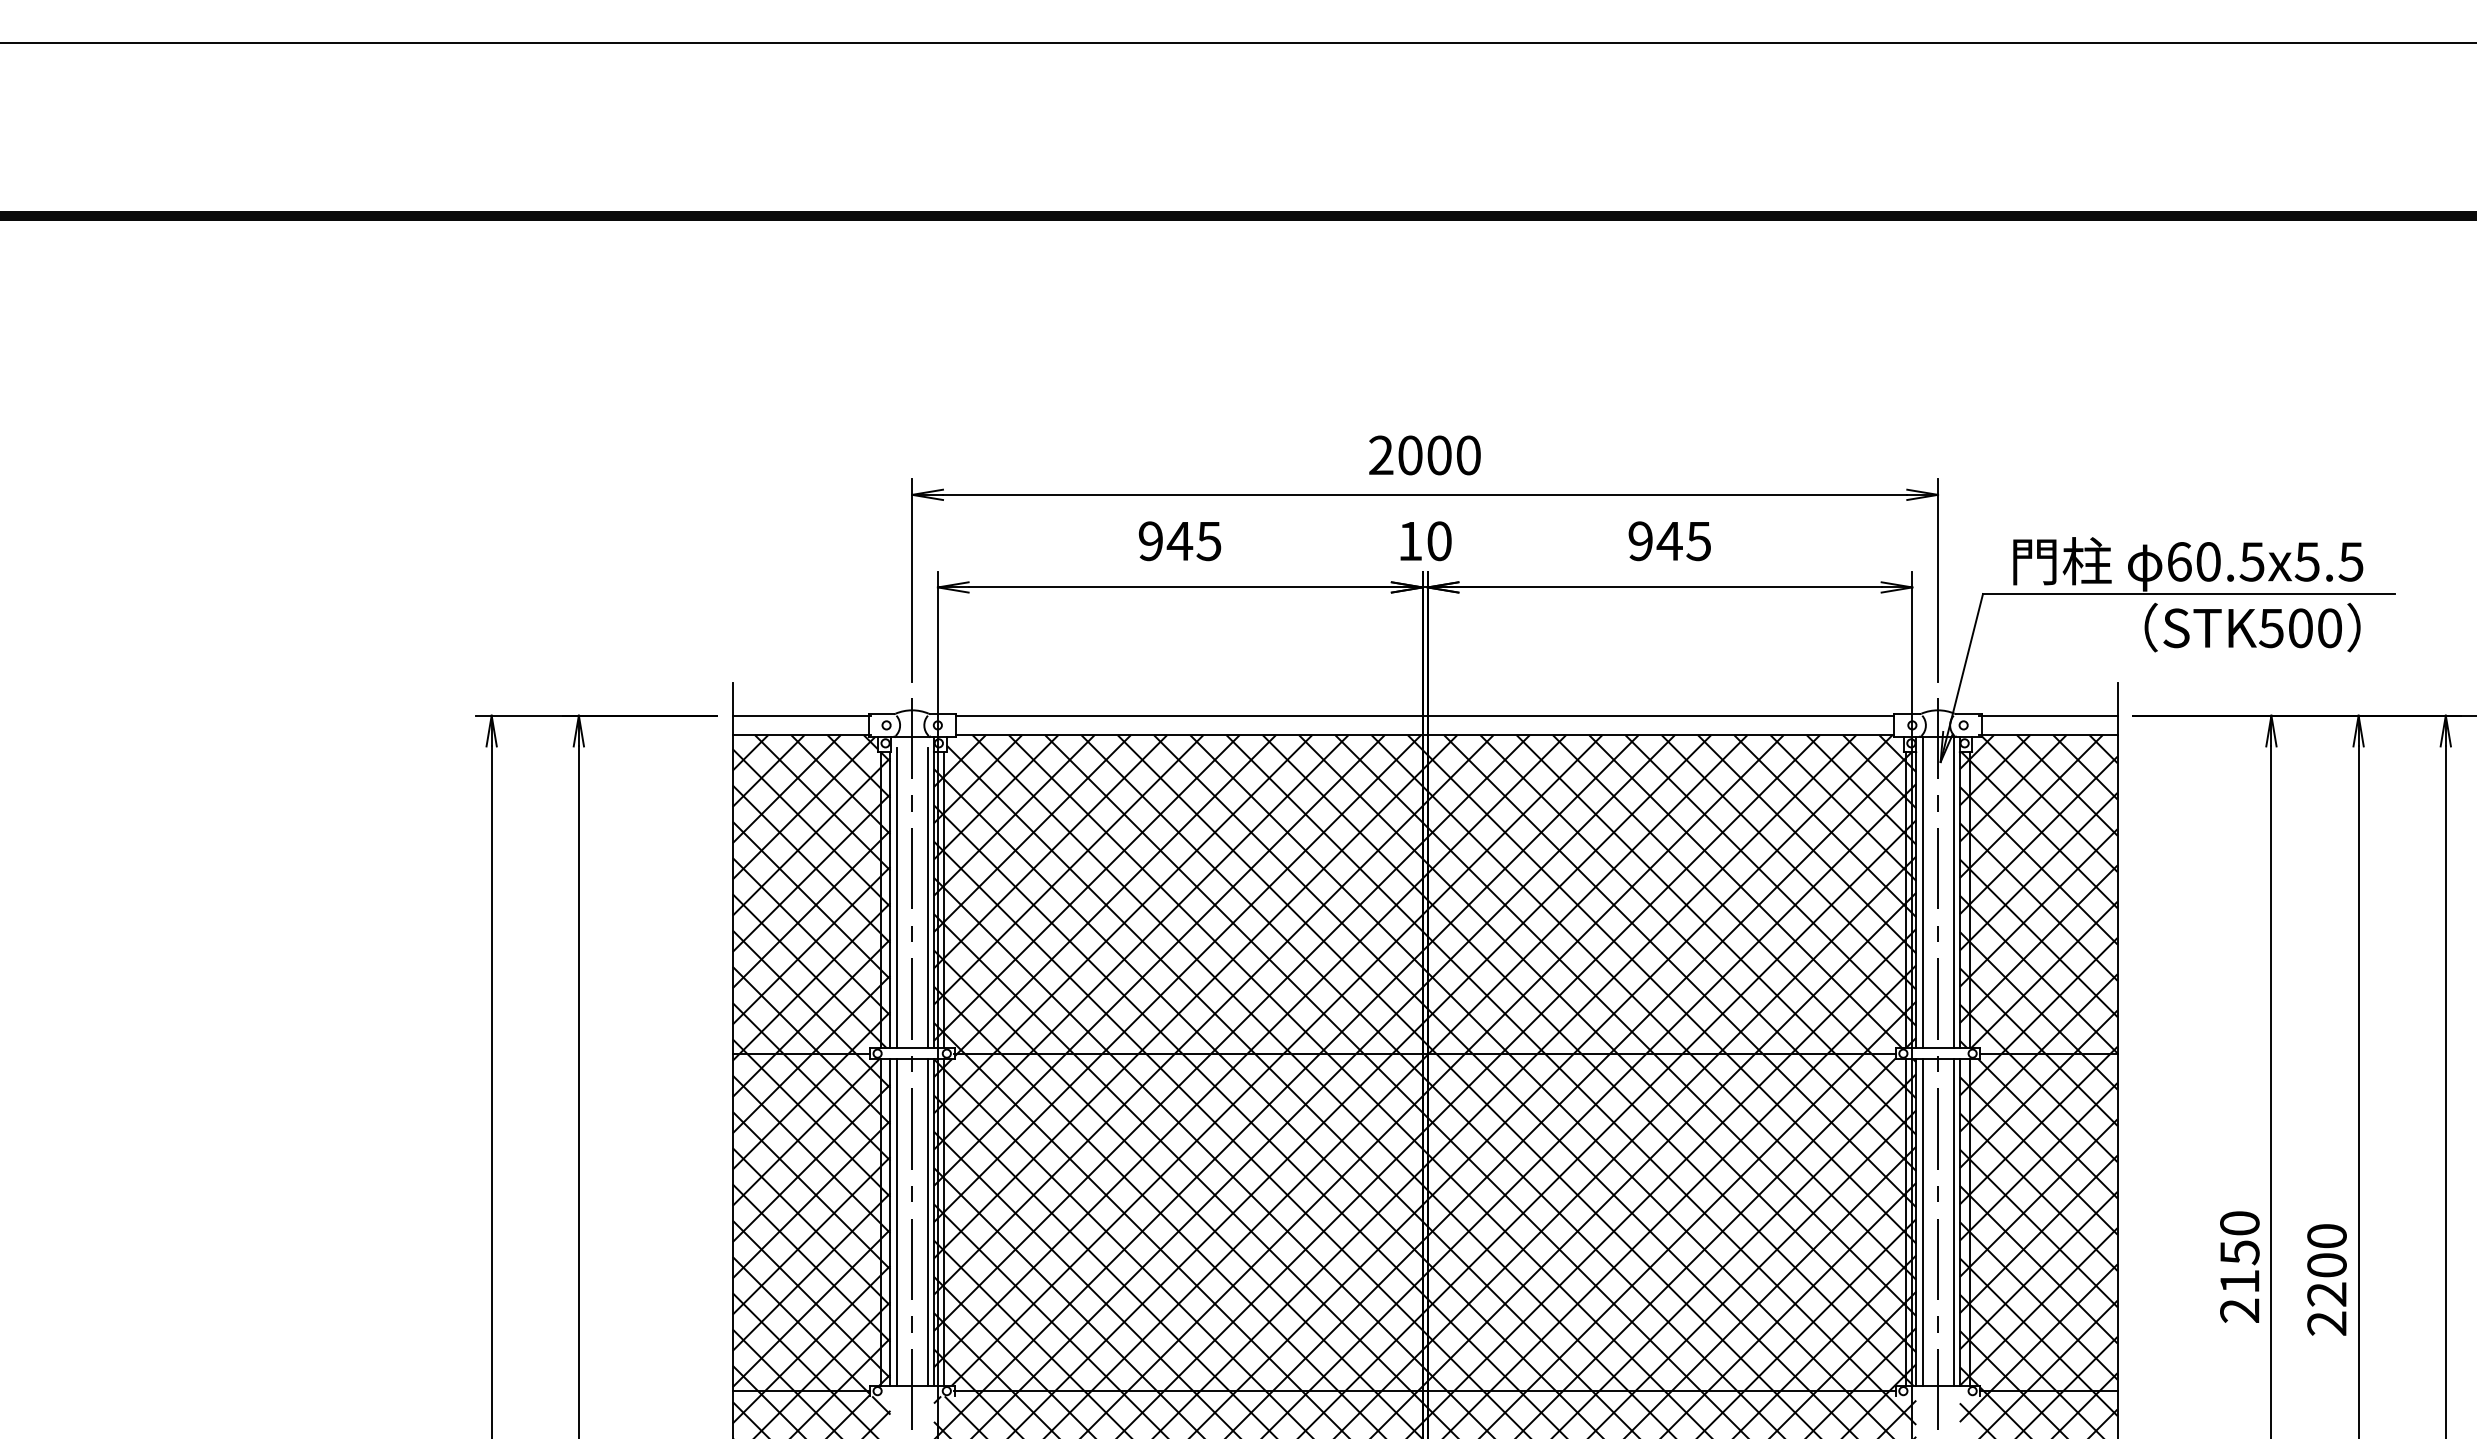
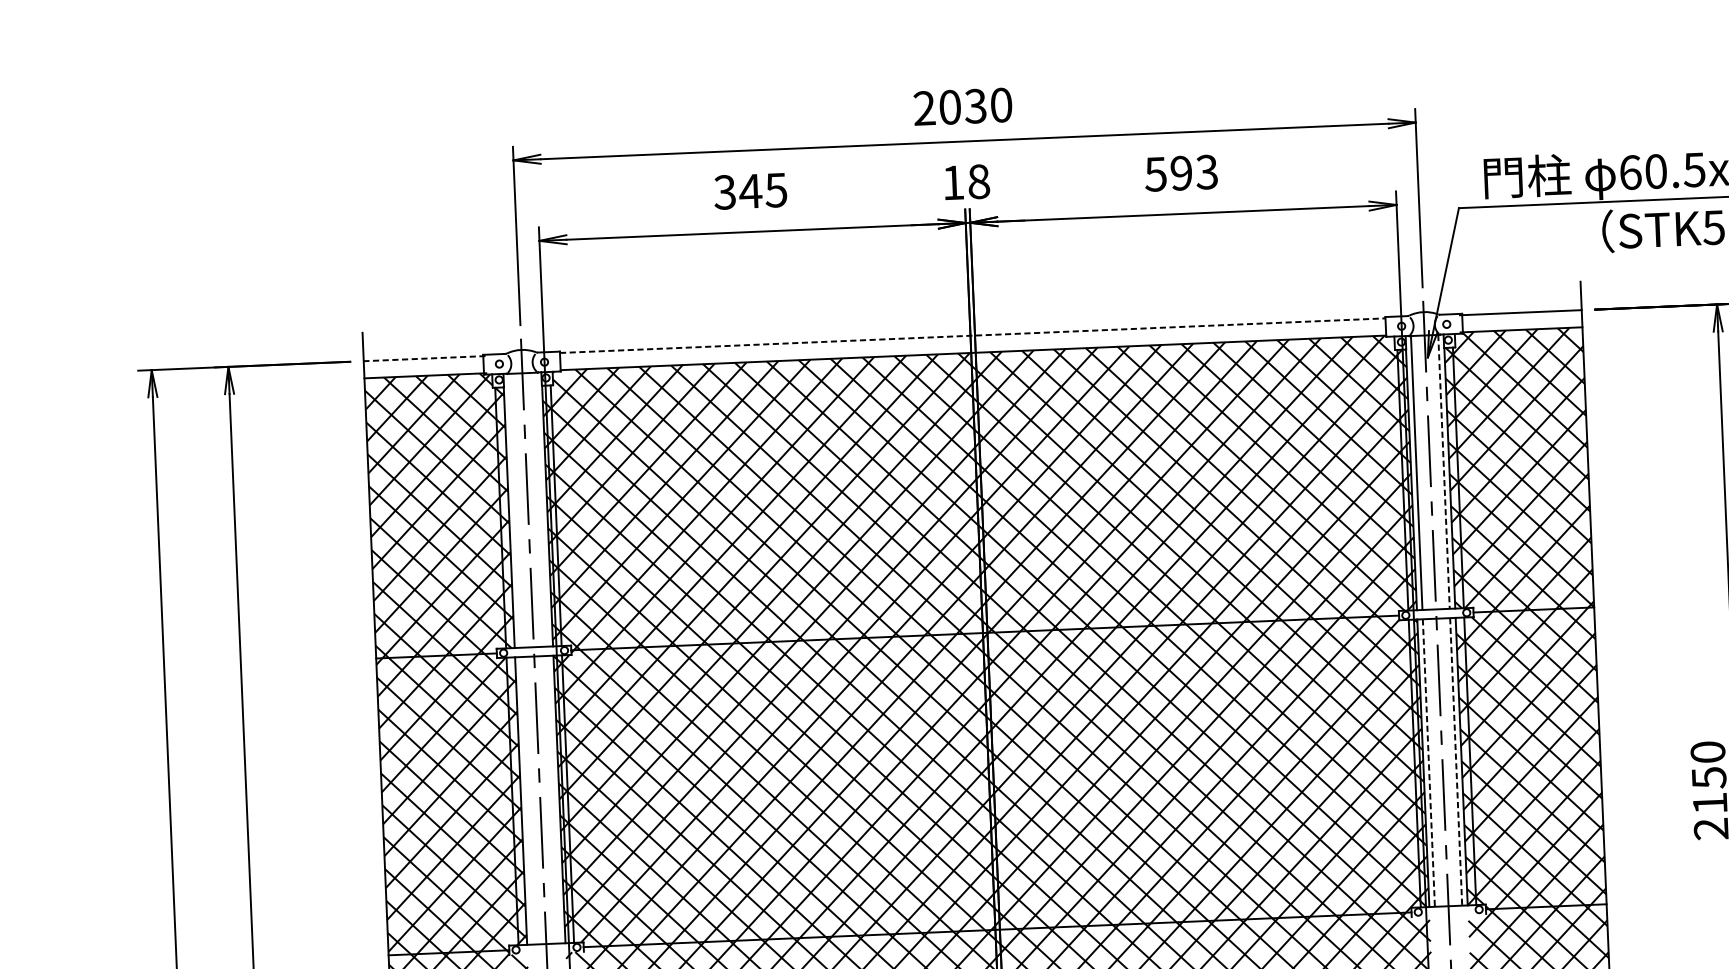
text: (1439, 455) -> (975, 106), 2000 -> 2030
text: (1439, 540) -> (978, 181), 10 -> 18
text: (1150, 541) -> (724, 192), 945 -> 345
text: (1669, 541) -> (1181, 173), 945 -> 593
line: (801, 715) -> (424, 358), solid -> dashed
line: (1425, 715) -> (973, 335), solid -> dashed
line: (1953, 892) -> (1443, 471), solid -> dashed
line: (896, 897) -> (514, 515), removed
line: (927, 897) -> (541, 513), removed
line: (896, 1221) -> (526, 800), removed
line: (927, 1221) -> (553, 798), removed
line: (1922, 1222) -> (1428, 763), solid -> dashed
line: (1953, 1222) -> (1456, 761), solid -> dashed

